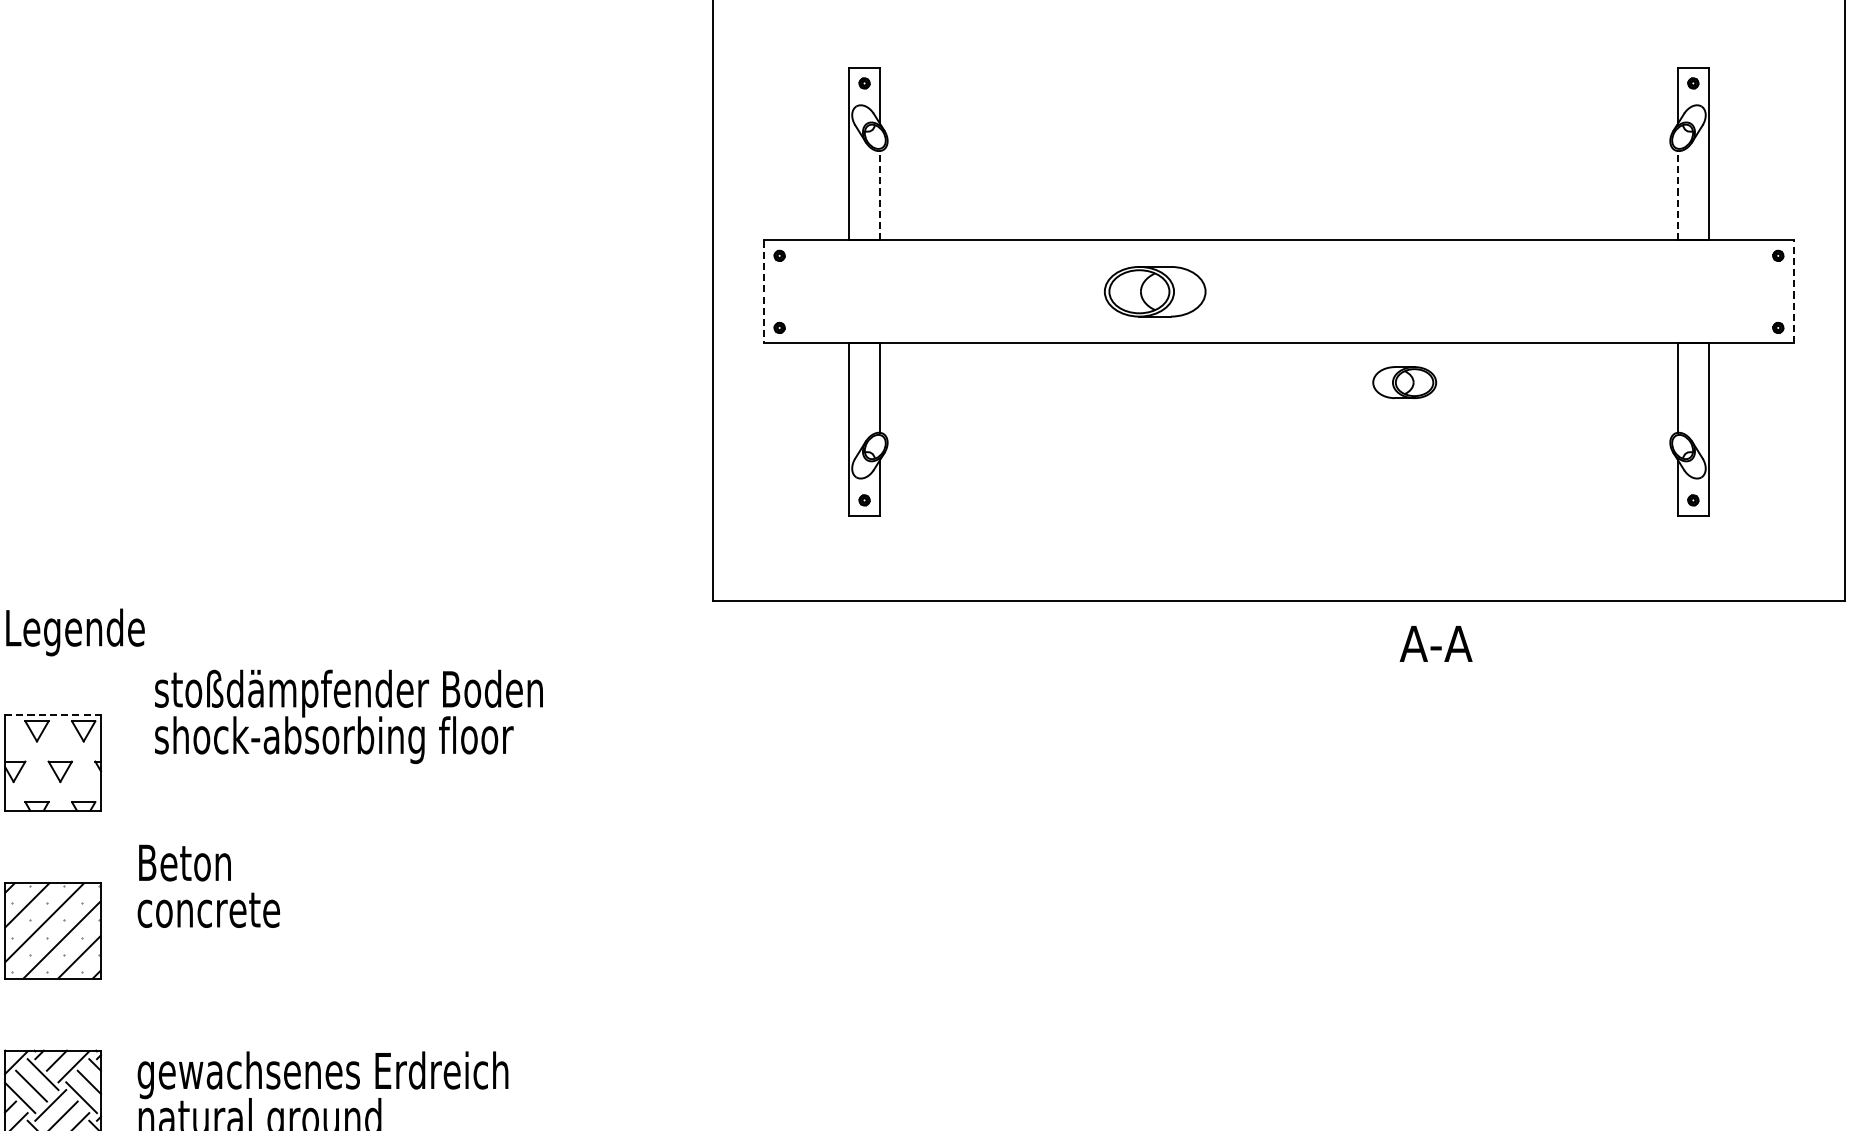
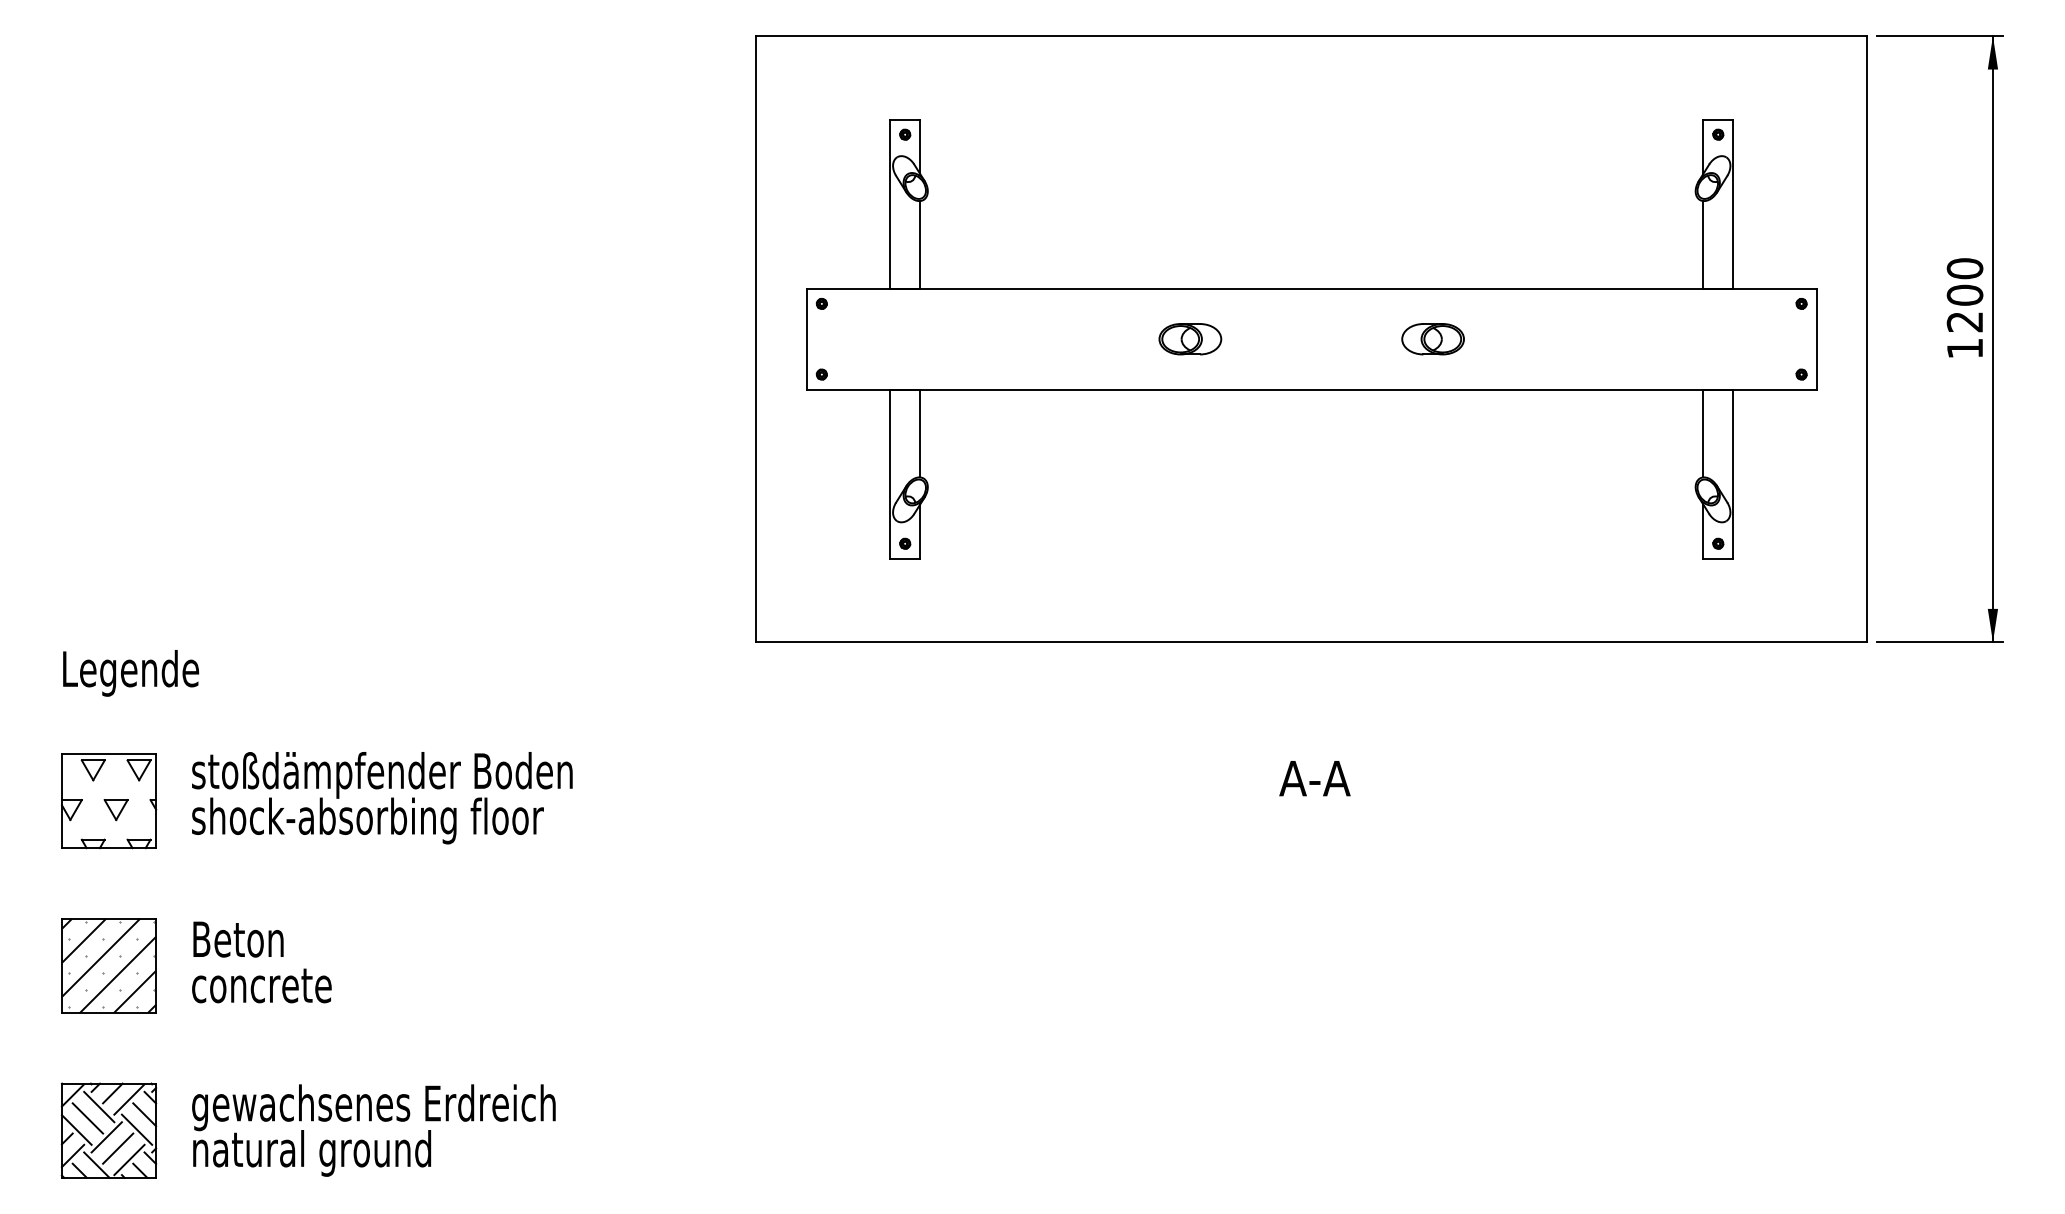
line: (880, 195) -> (920, 244), dashed -> solid
line: (1678, 195) -> (1703, 244), dashed -> solid
line: (763, 292) -> (806, 339), dashed -> solid
part: (1155, 292) -> (1190, 339), size x0.62
line: (1793, 292) -> (1816, 339), dashed -> solid
part: (1404, 382) -> (1432, 339), moved
text: (1435, 643) -> (1314, 778), moved
line: (53, 714) -> (109, 753), dashed -> solid
text: (349, 717) -> (382, 798), moved
text: (208, 886) -> (261, 962), moved

